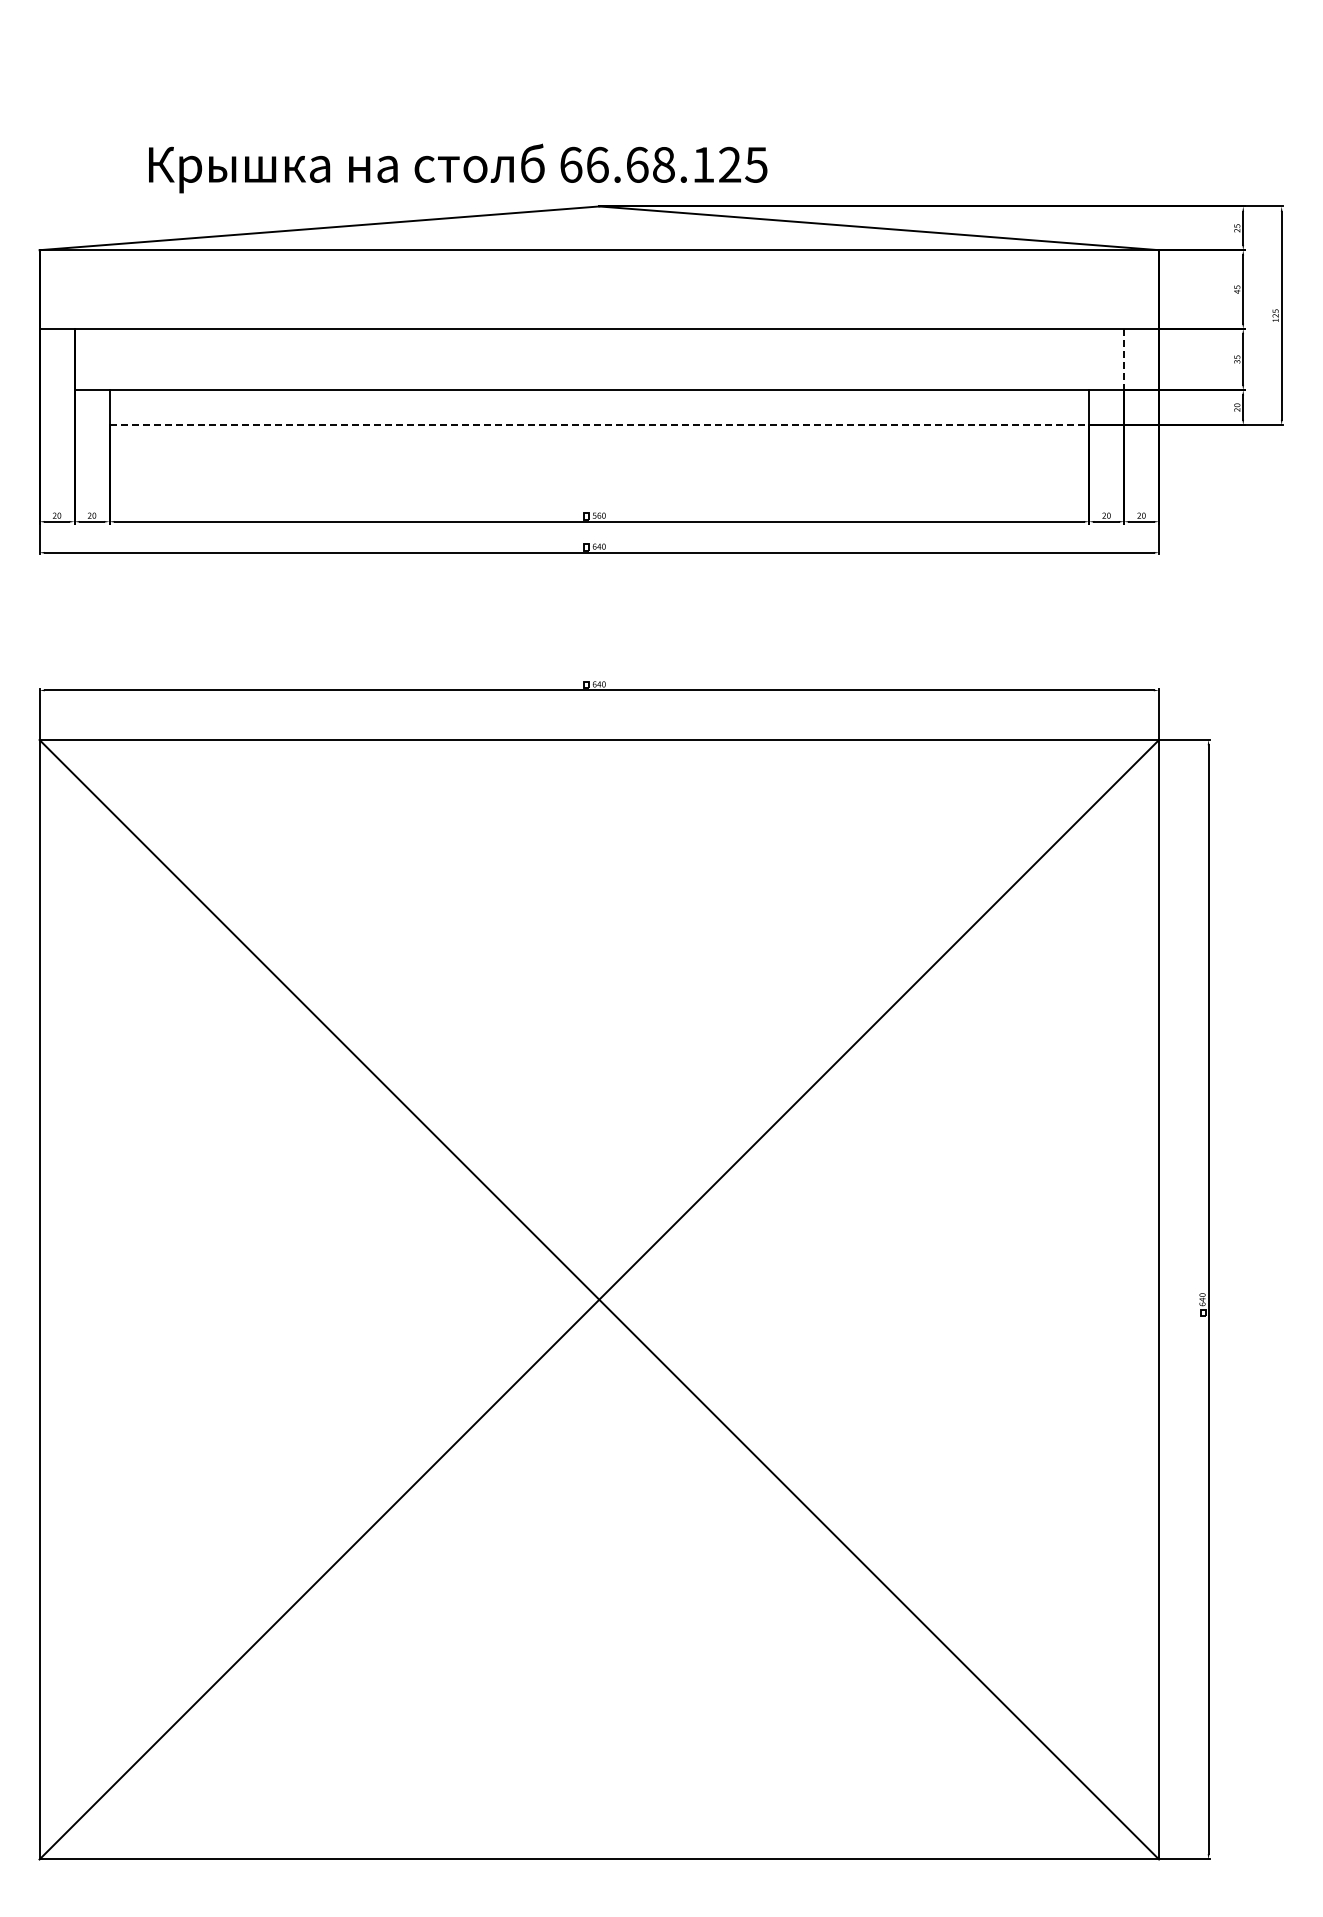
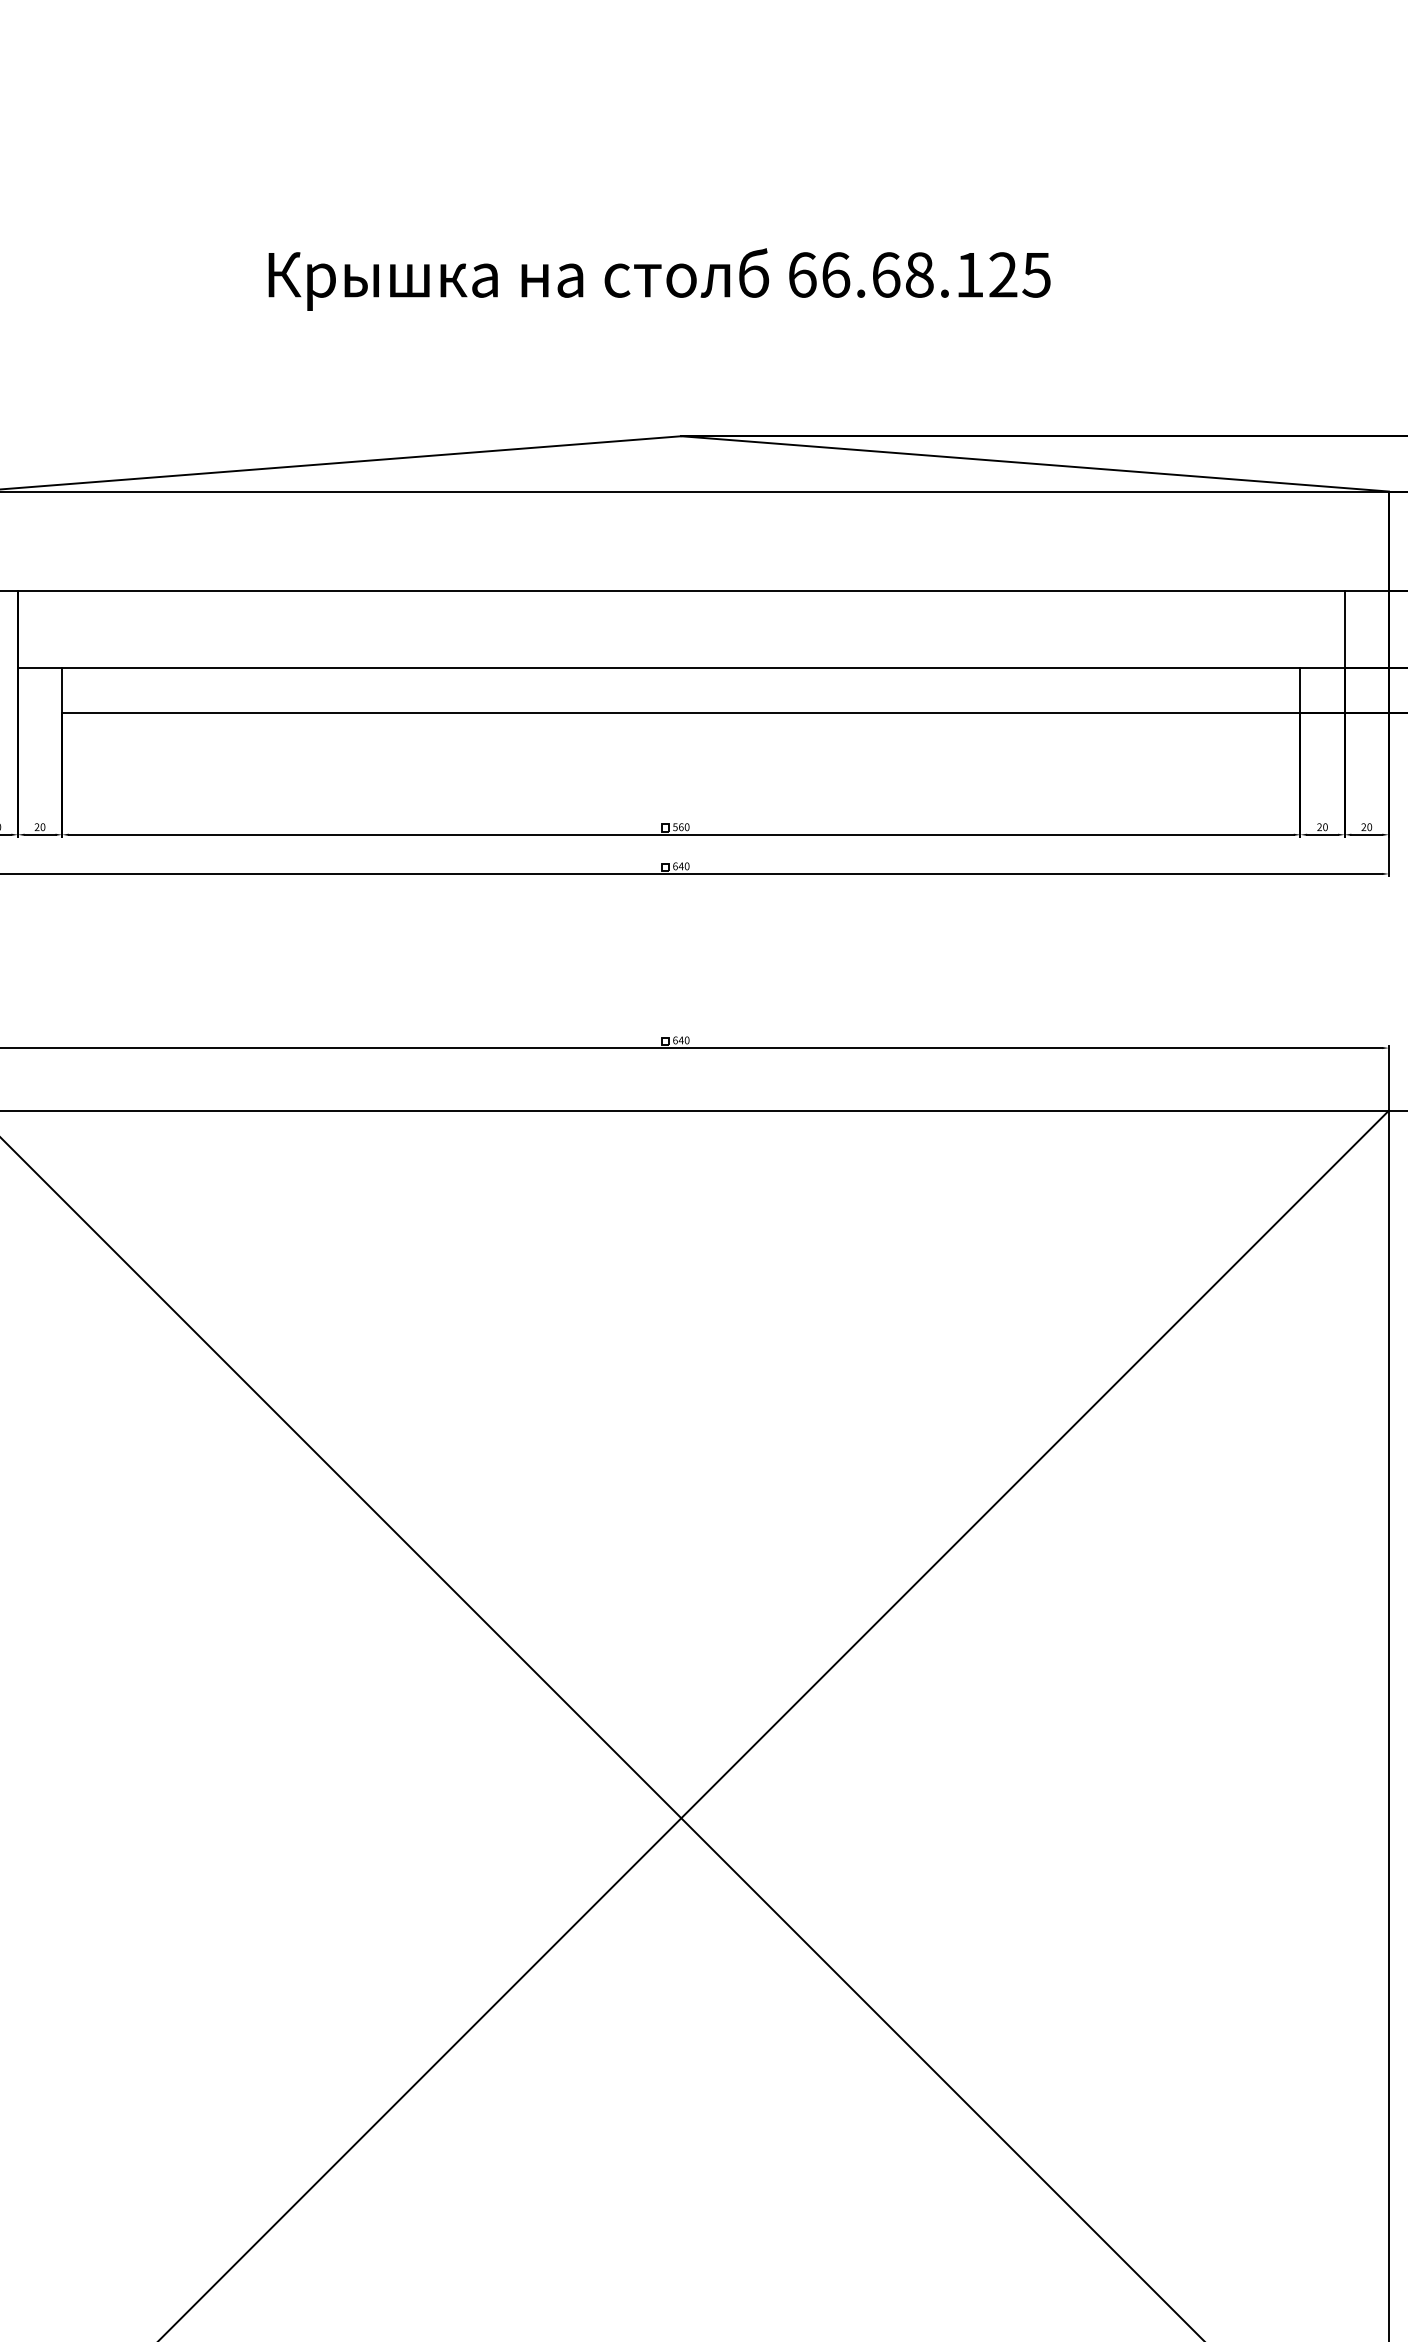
text: (458, 168) -> (660, 279), moved
line: (1124, 359) -> (1345, 629), dashed -> solid
line: (599, 425) -> (681, 713), dashed -> solid

